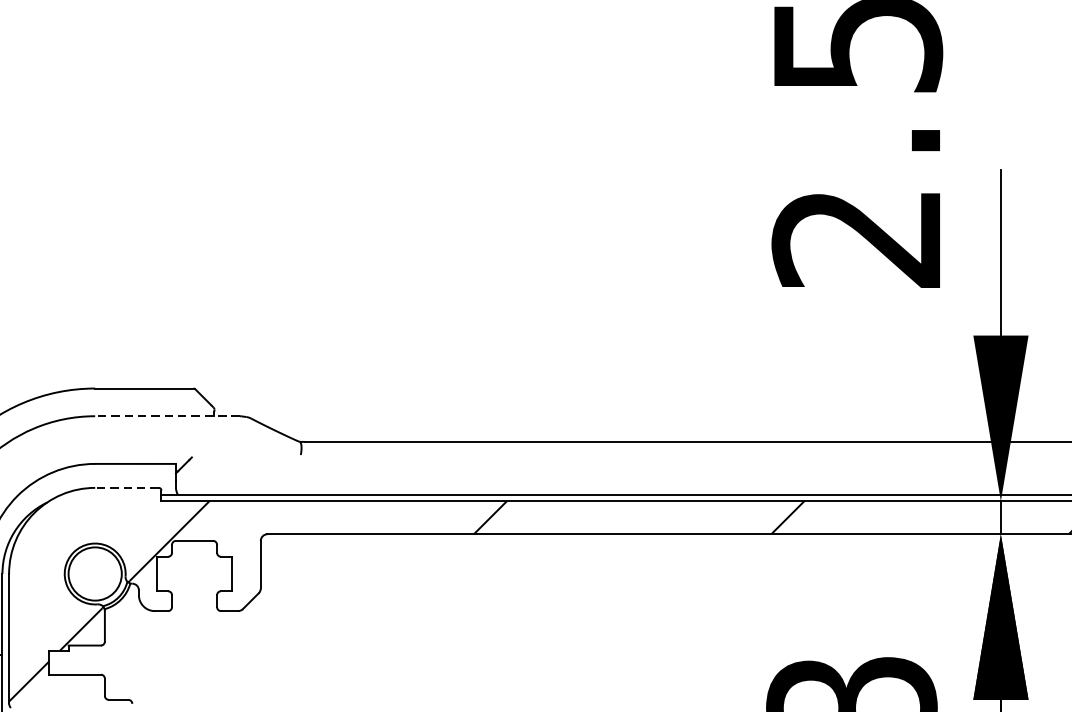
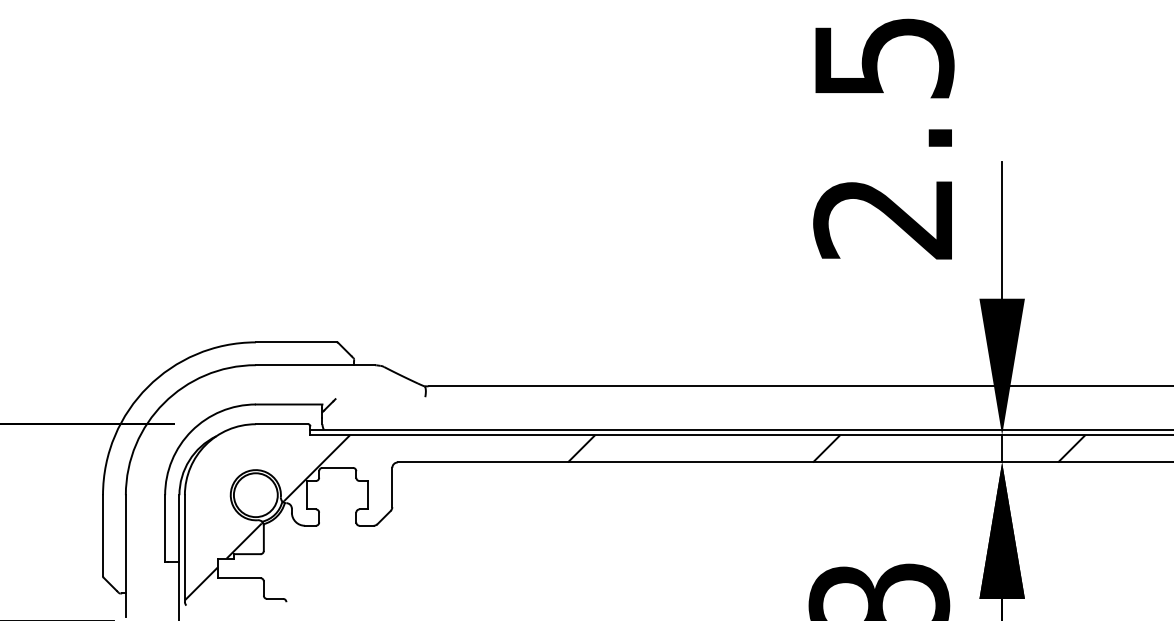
line: (167, 416) -> (315, 365), dashed -> solid
line: (126, 488) -> (281, 424), dashed -> solid

